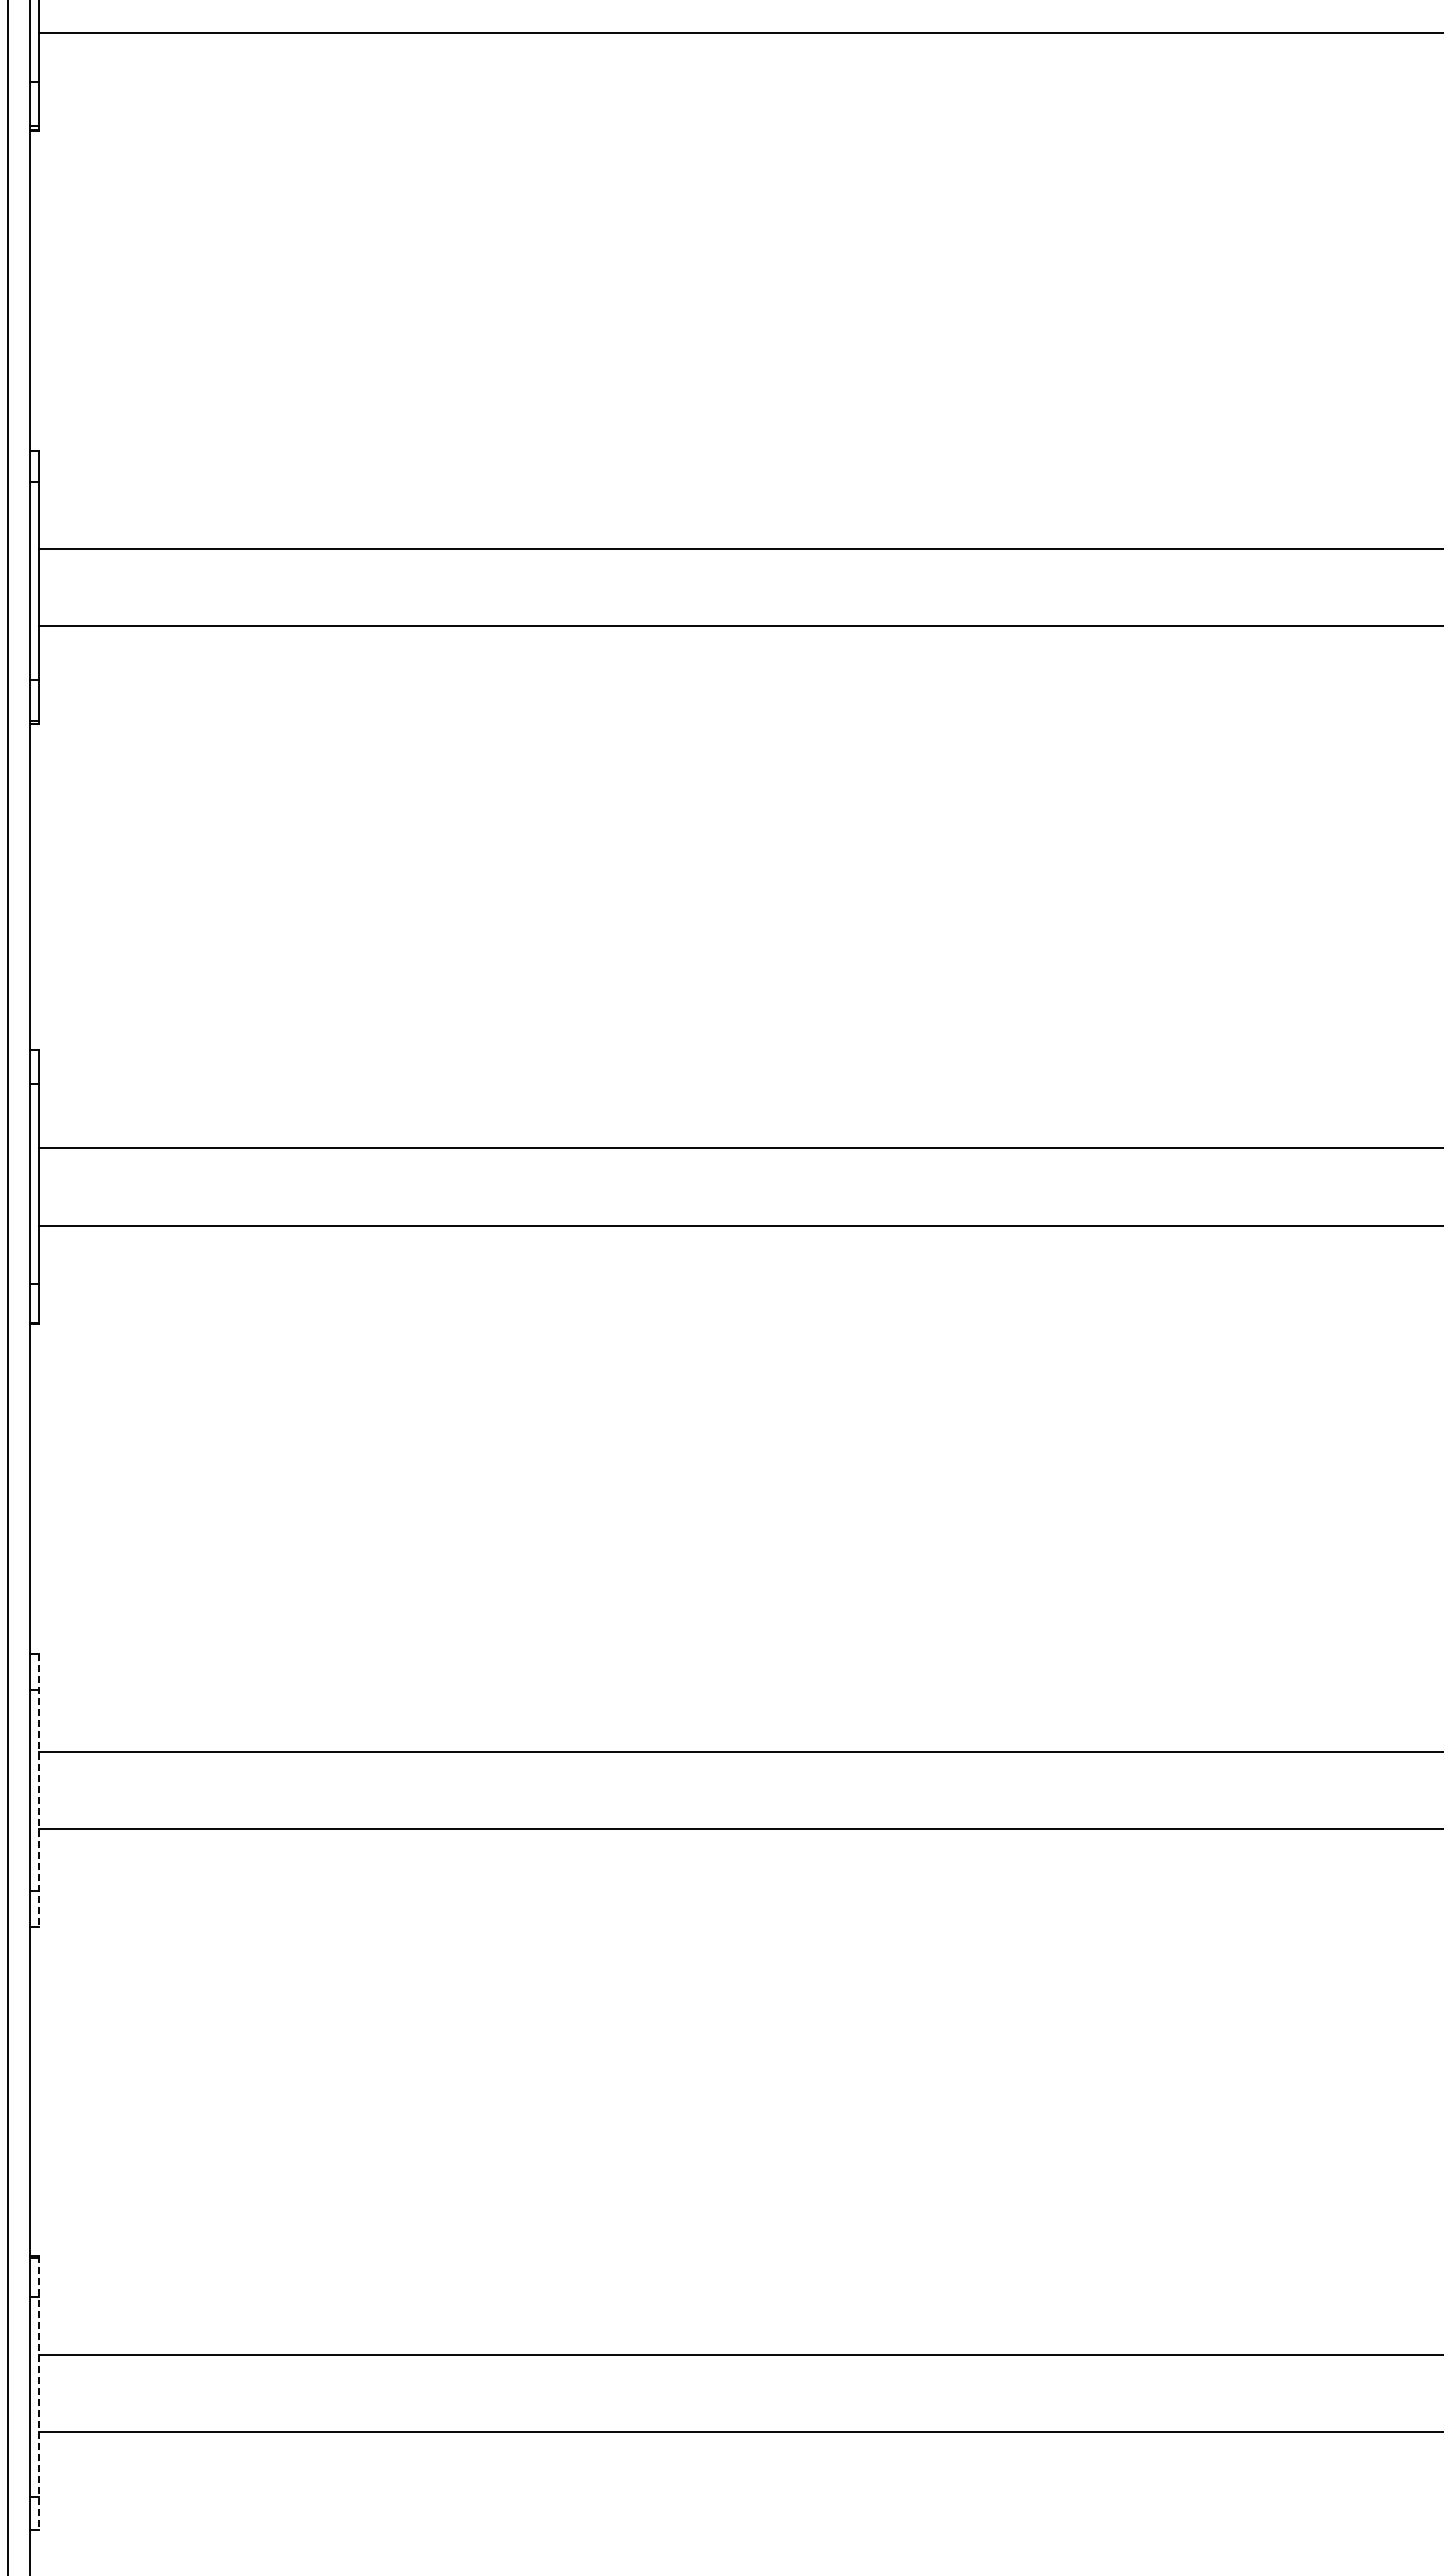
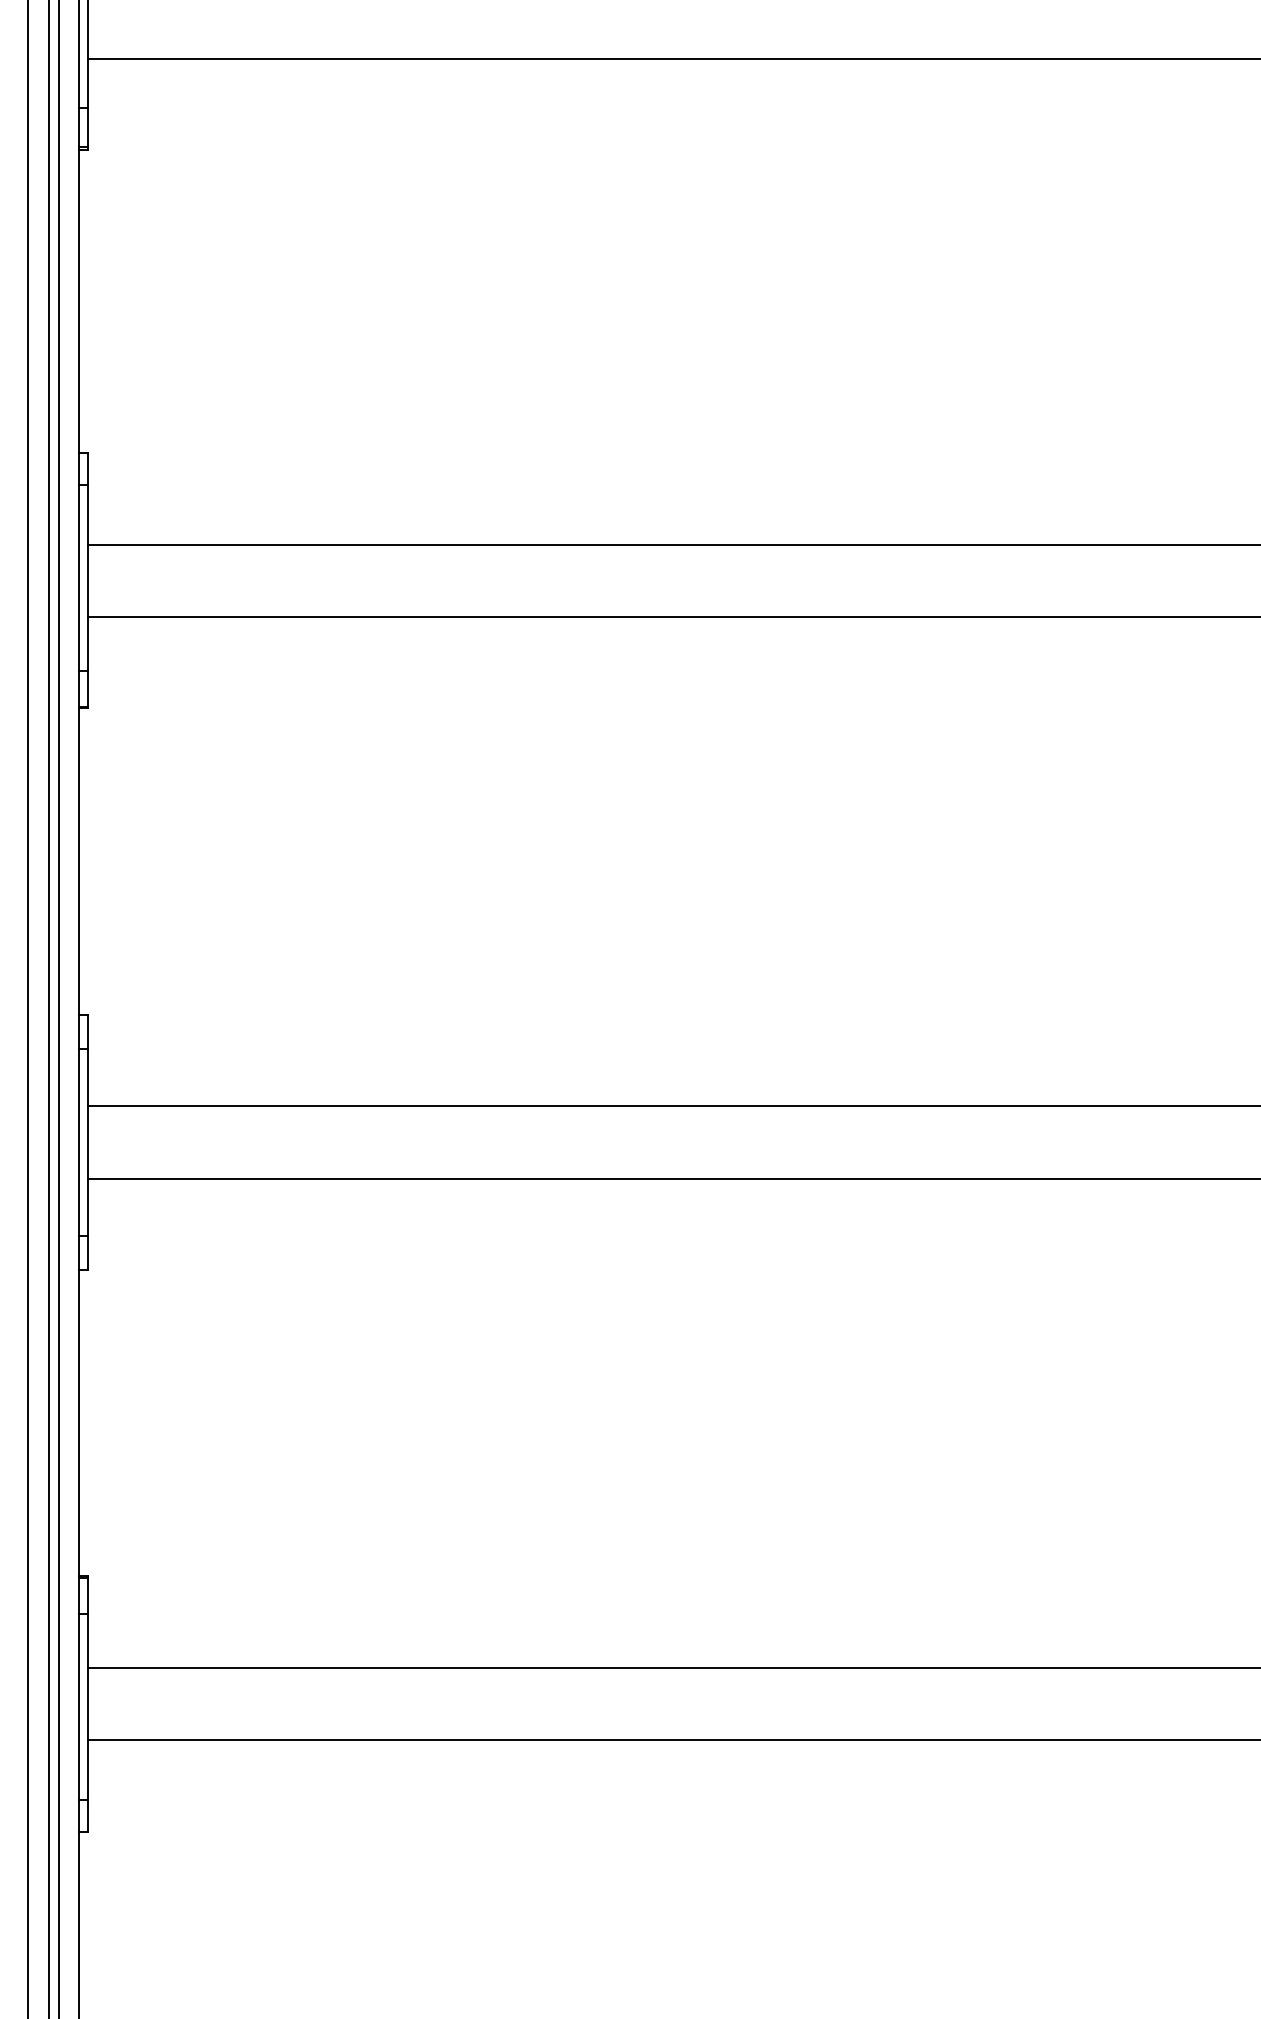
line: (39, 1790) -> (88, 1142), dashed -> solid
line: (39, 2393) -> (88, 1704), dashed -> solid

